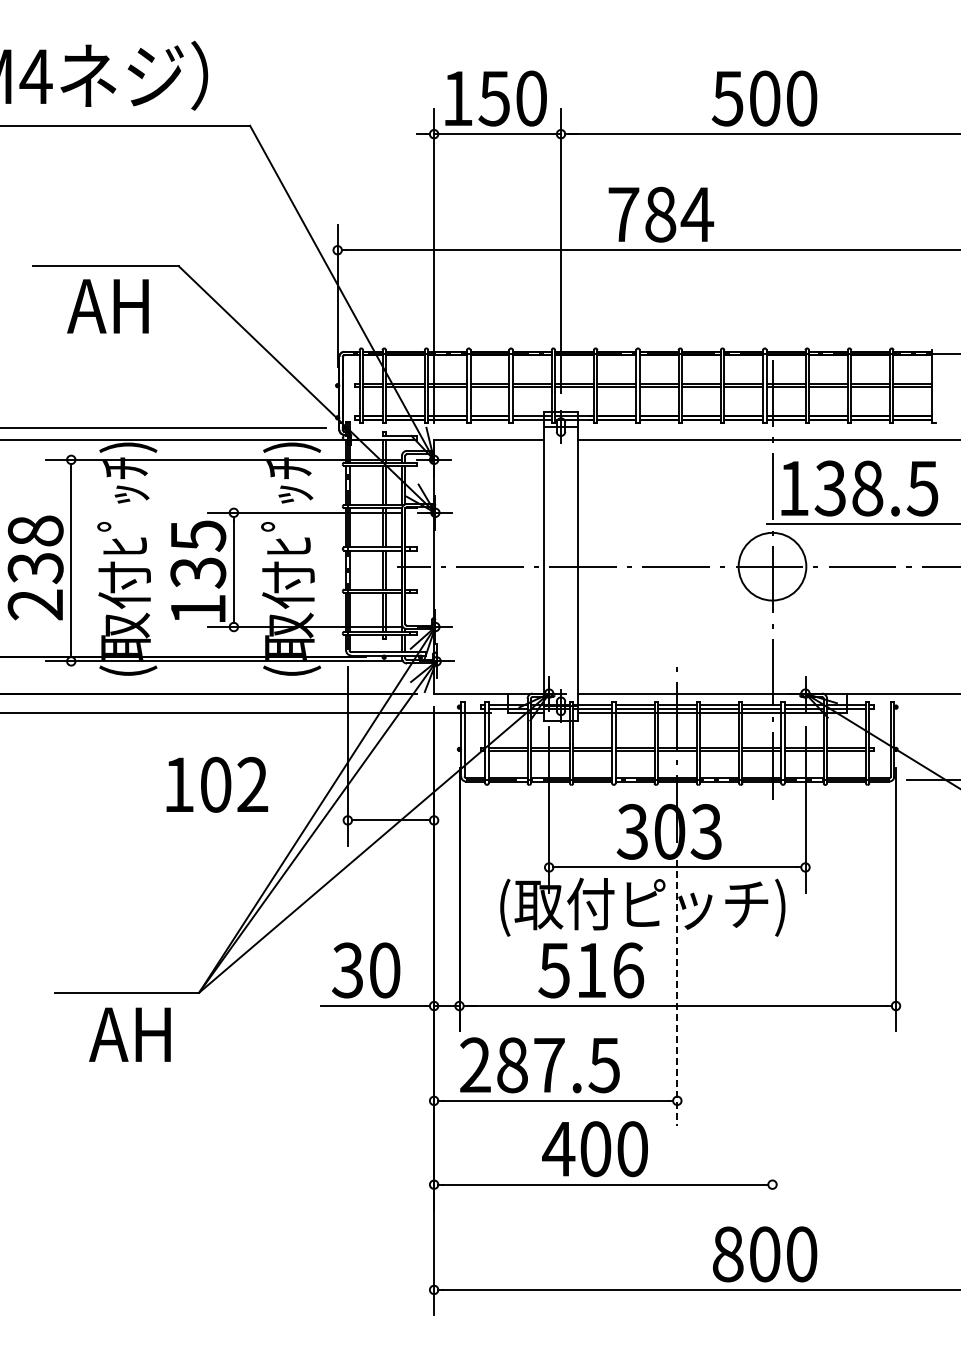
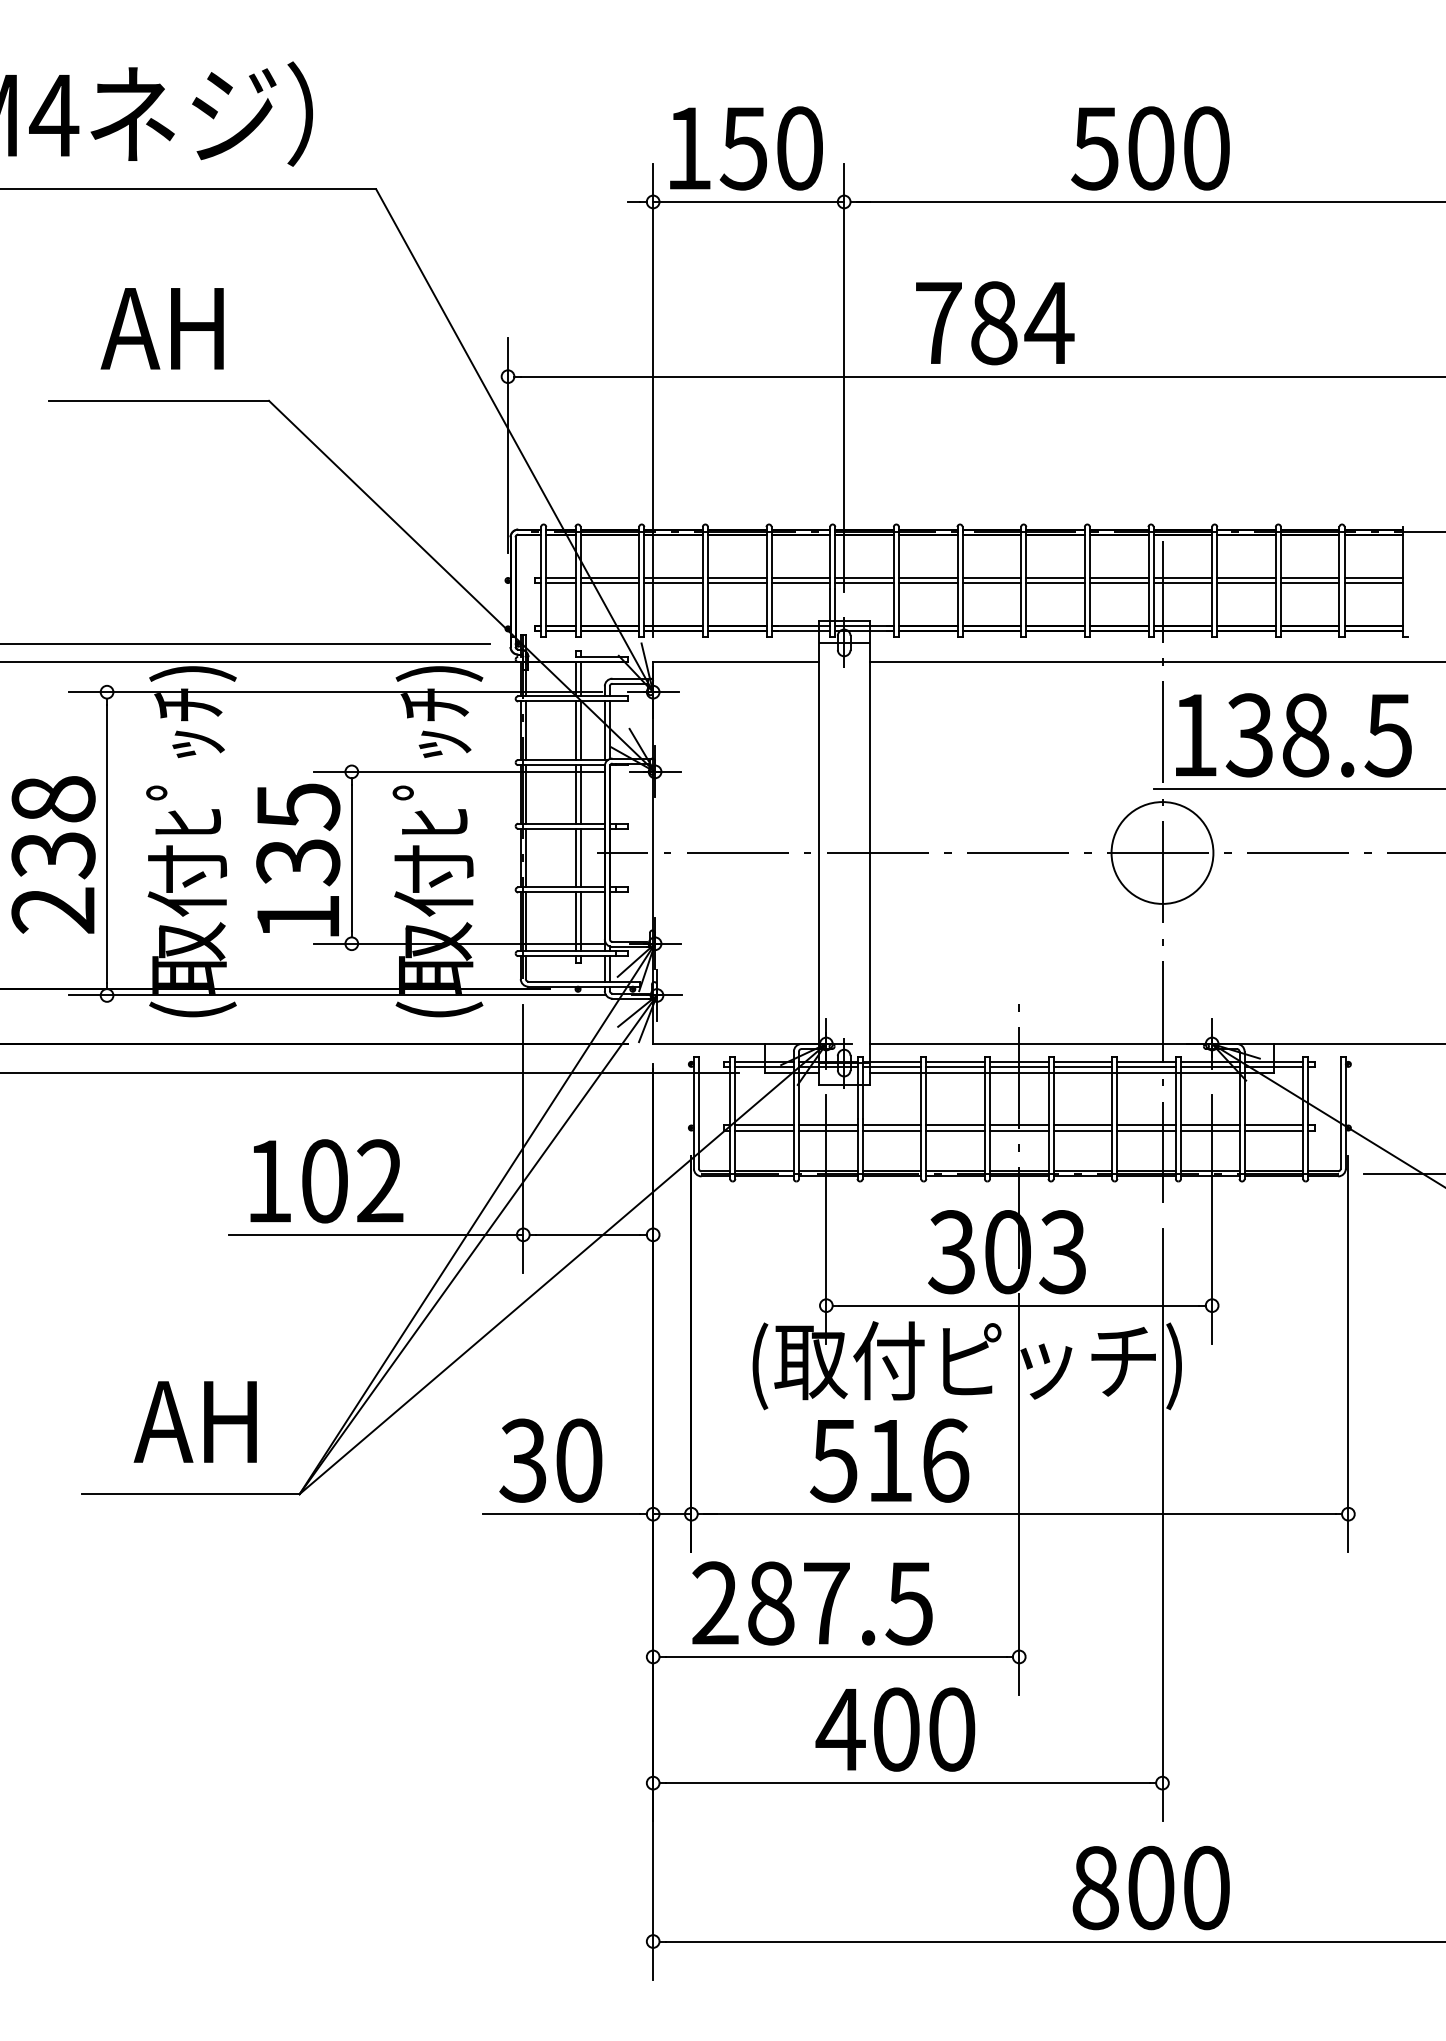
text: (107, 306) -> (161, 328), moved
line: (249, 820) -> (375, 1234), added
line: (677, 993) -> (1019, 1495), dashed -> solid
line: (772, 1013) -> (1162, 1525), added
text: (129, 1034) -> (194, 1421), moved

